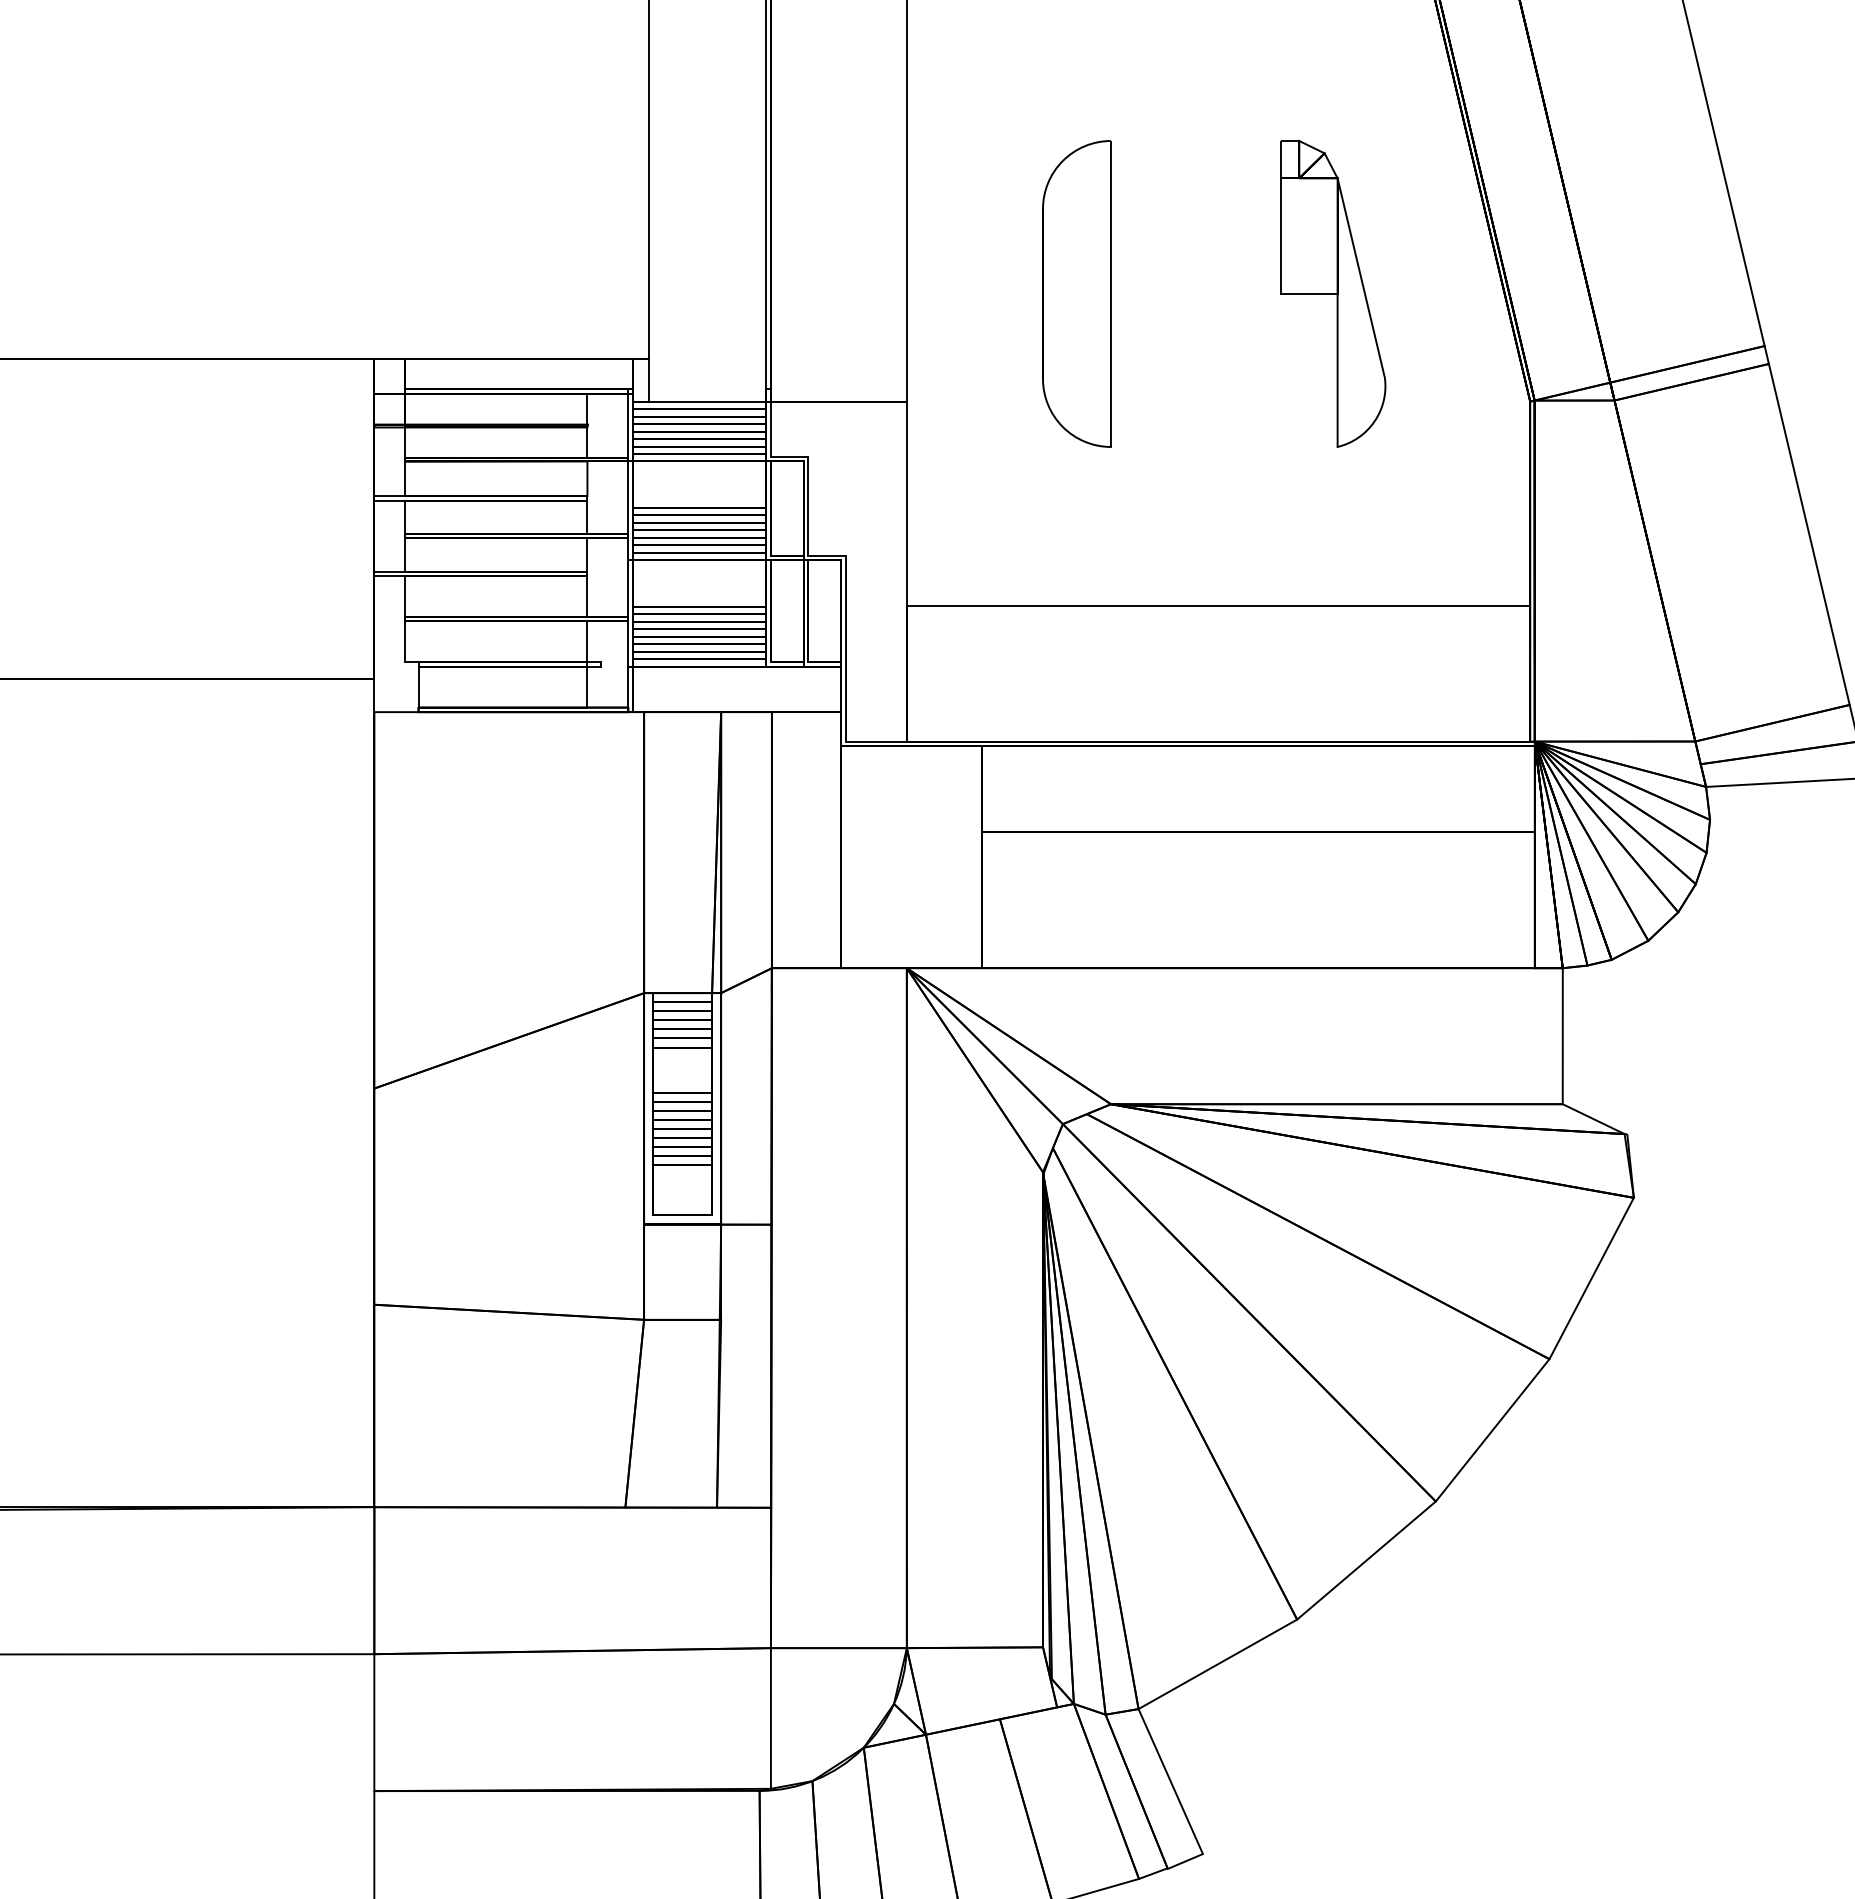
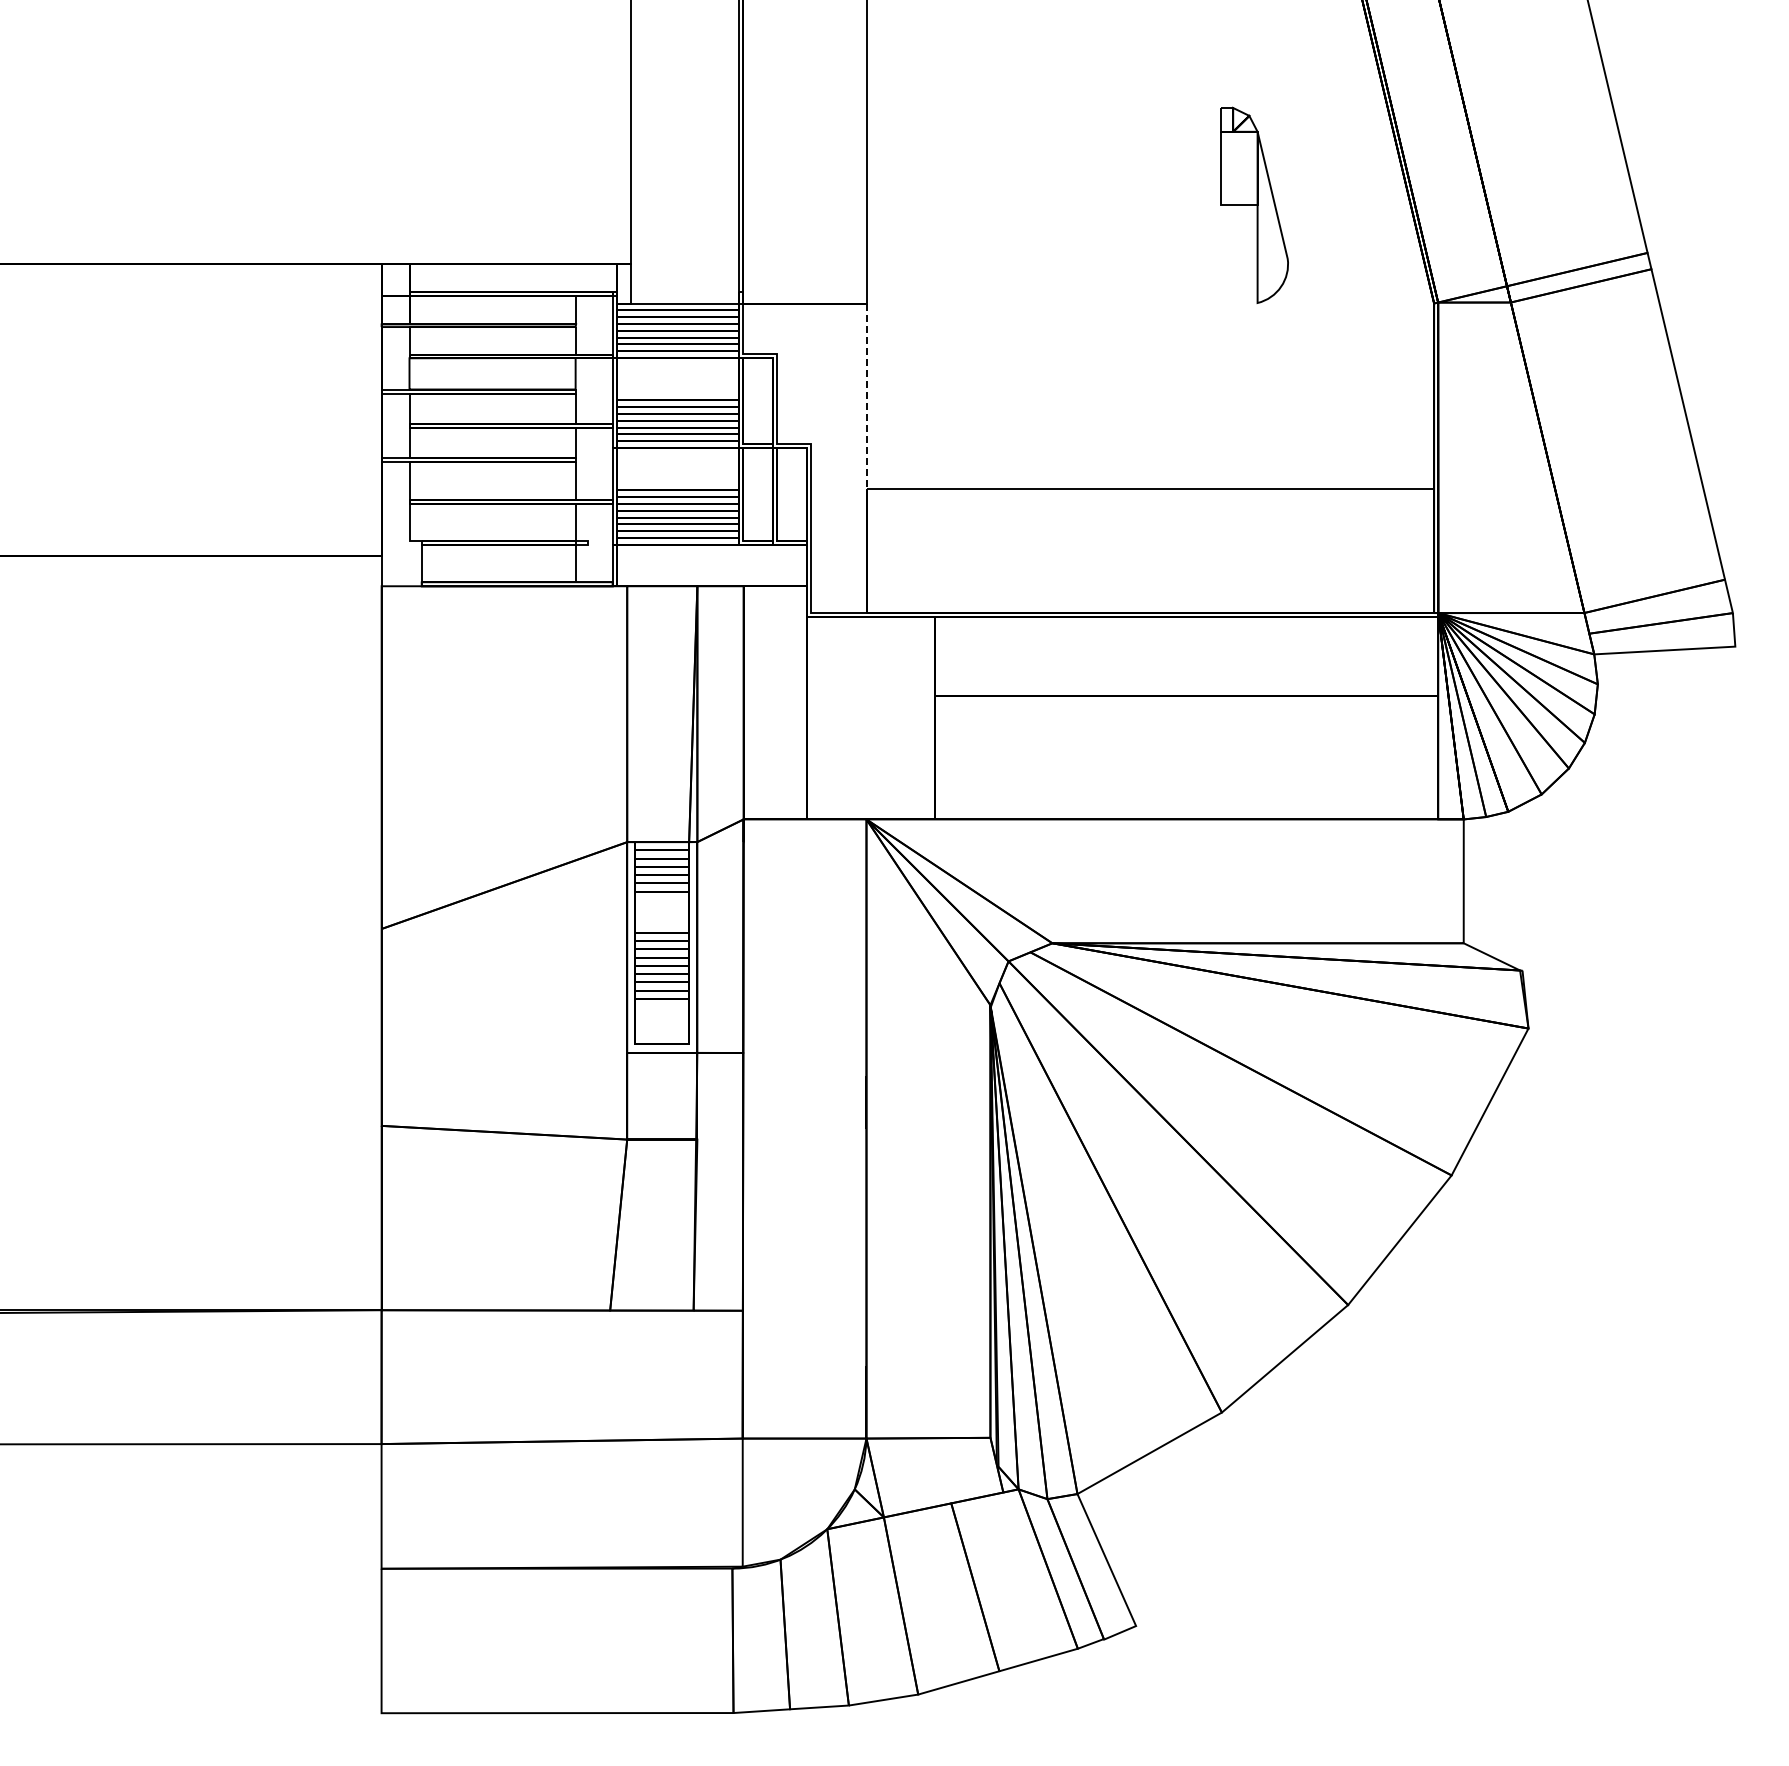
part: (1077, 293) -> (1021, 205), removed
part: (1332, 293) -> (1254, 205), size x0.7
line: (906, 503) -> (866, 396), solid -> dashed

